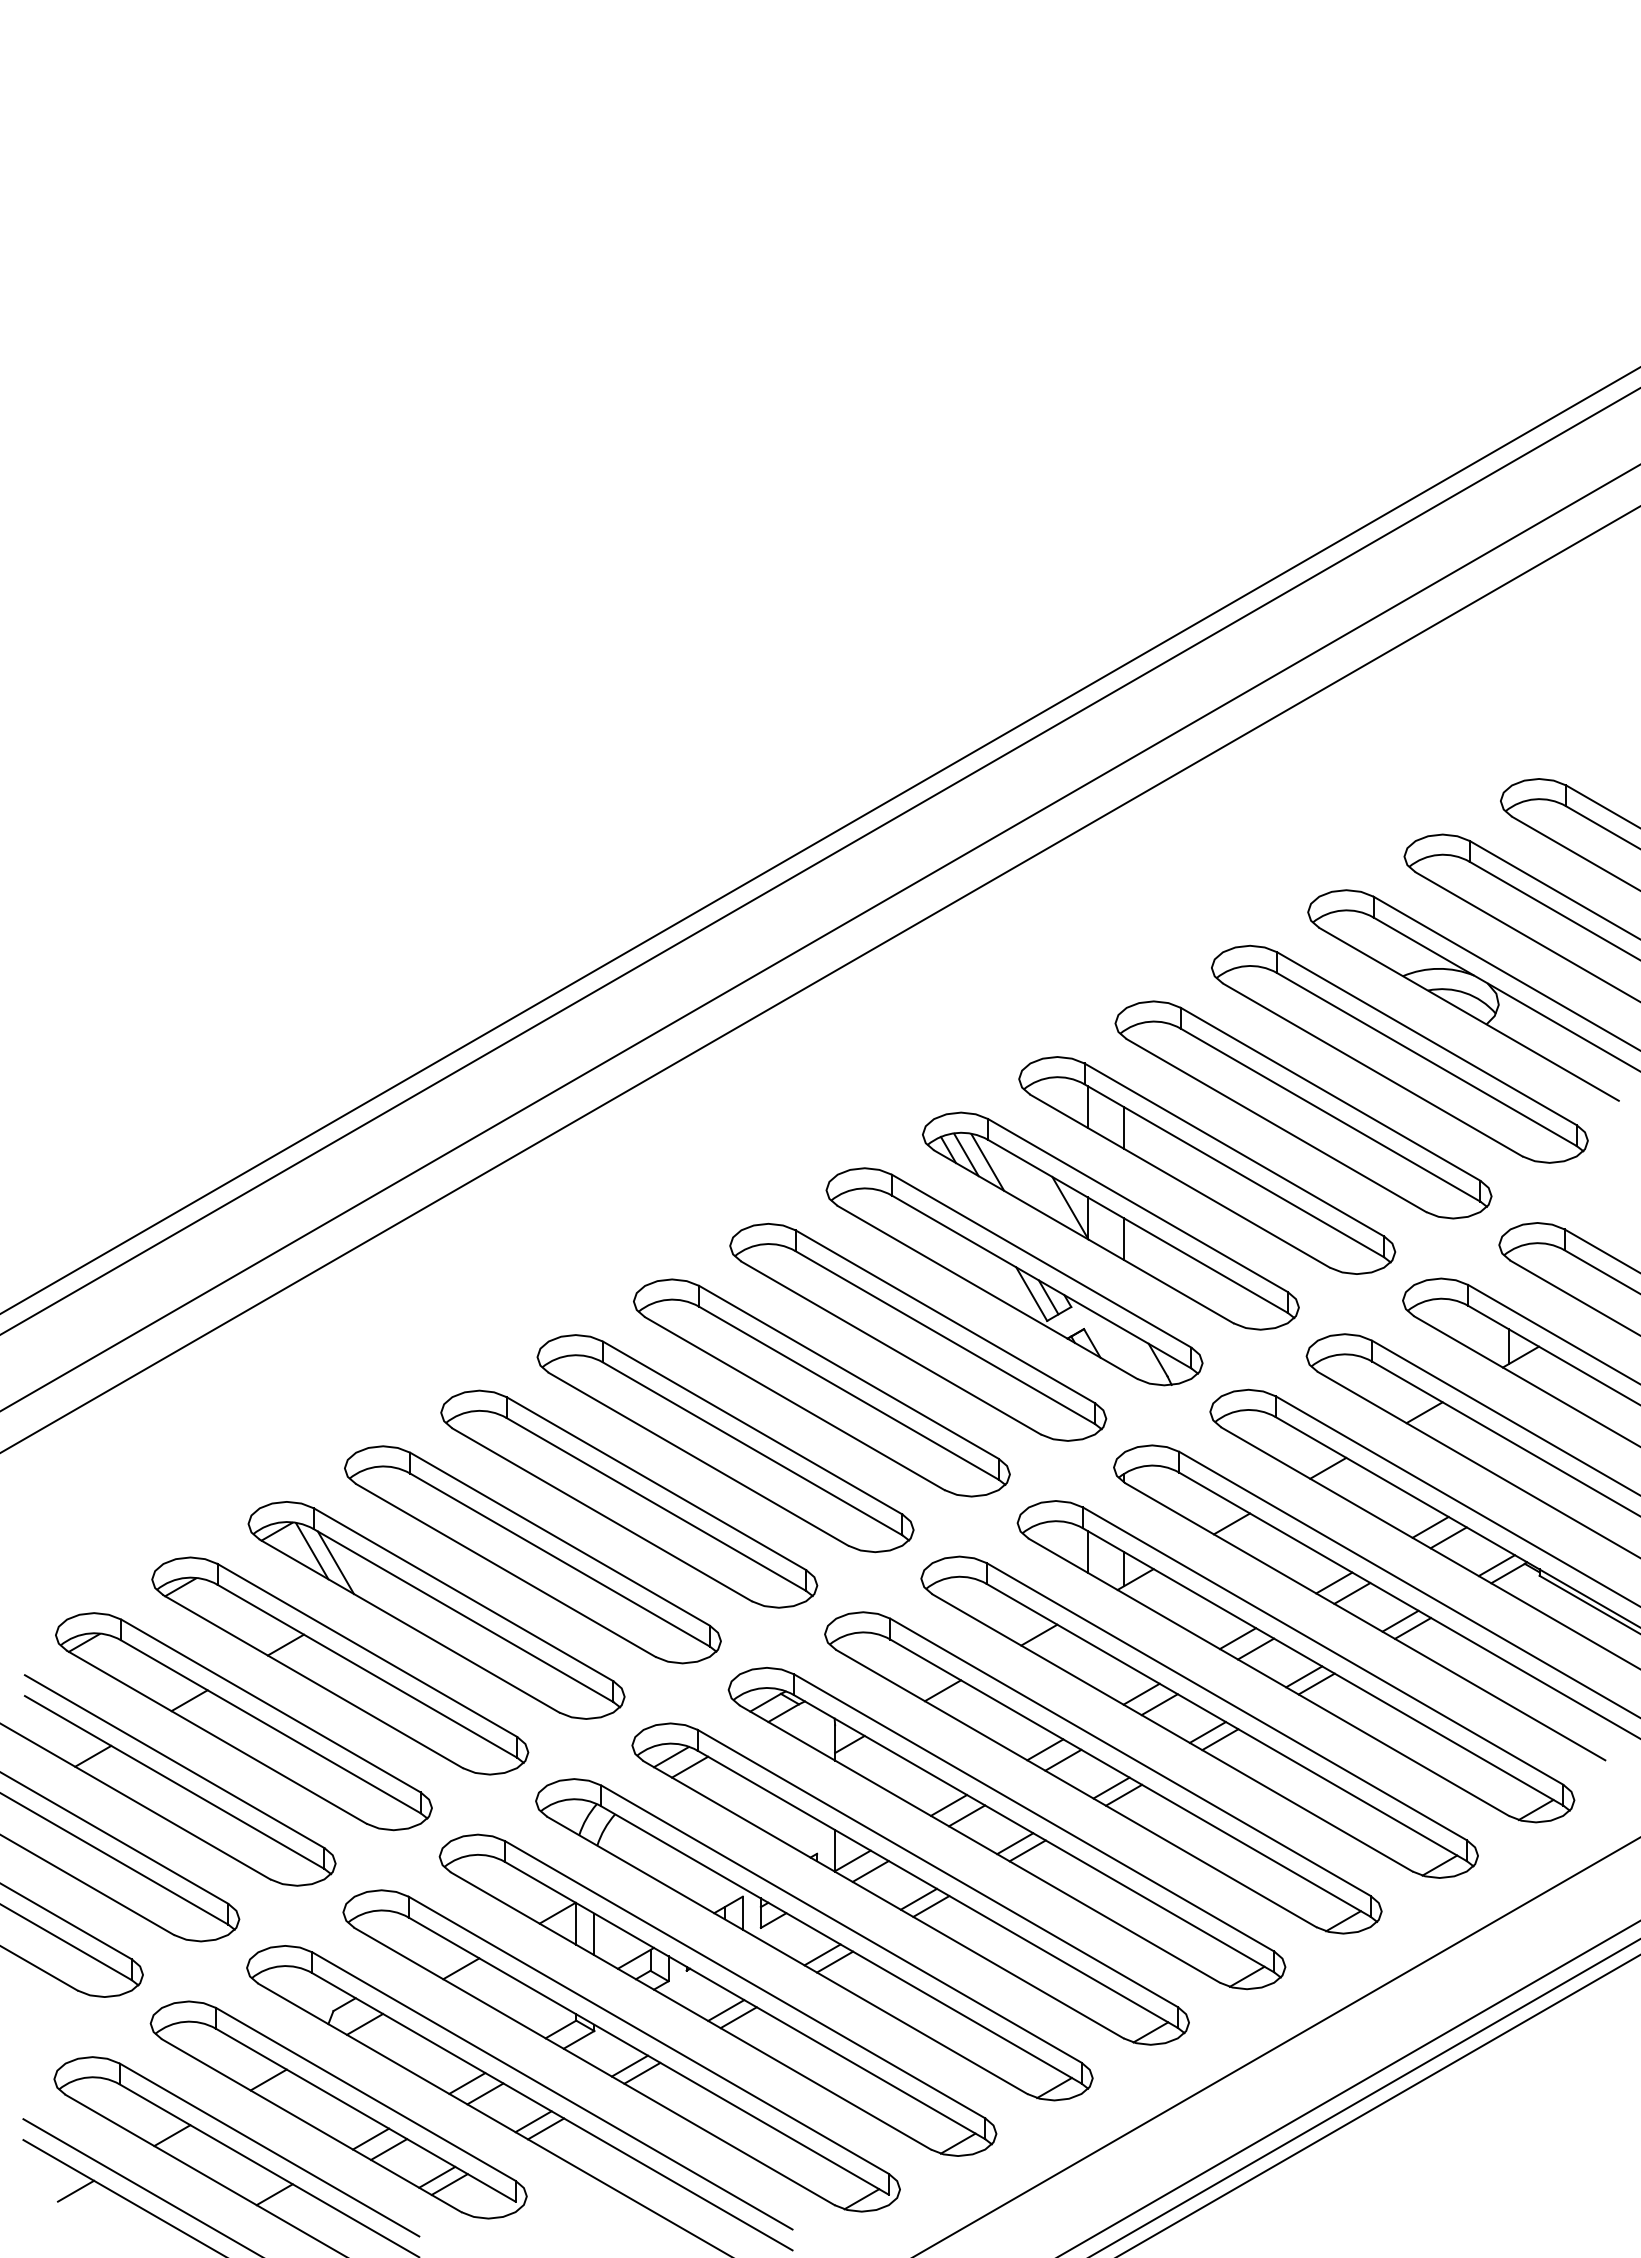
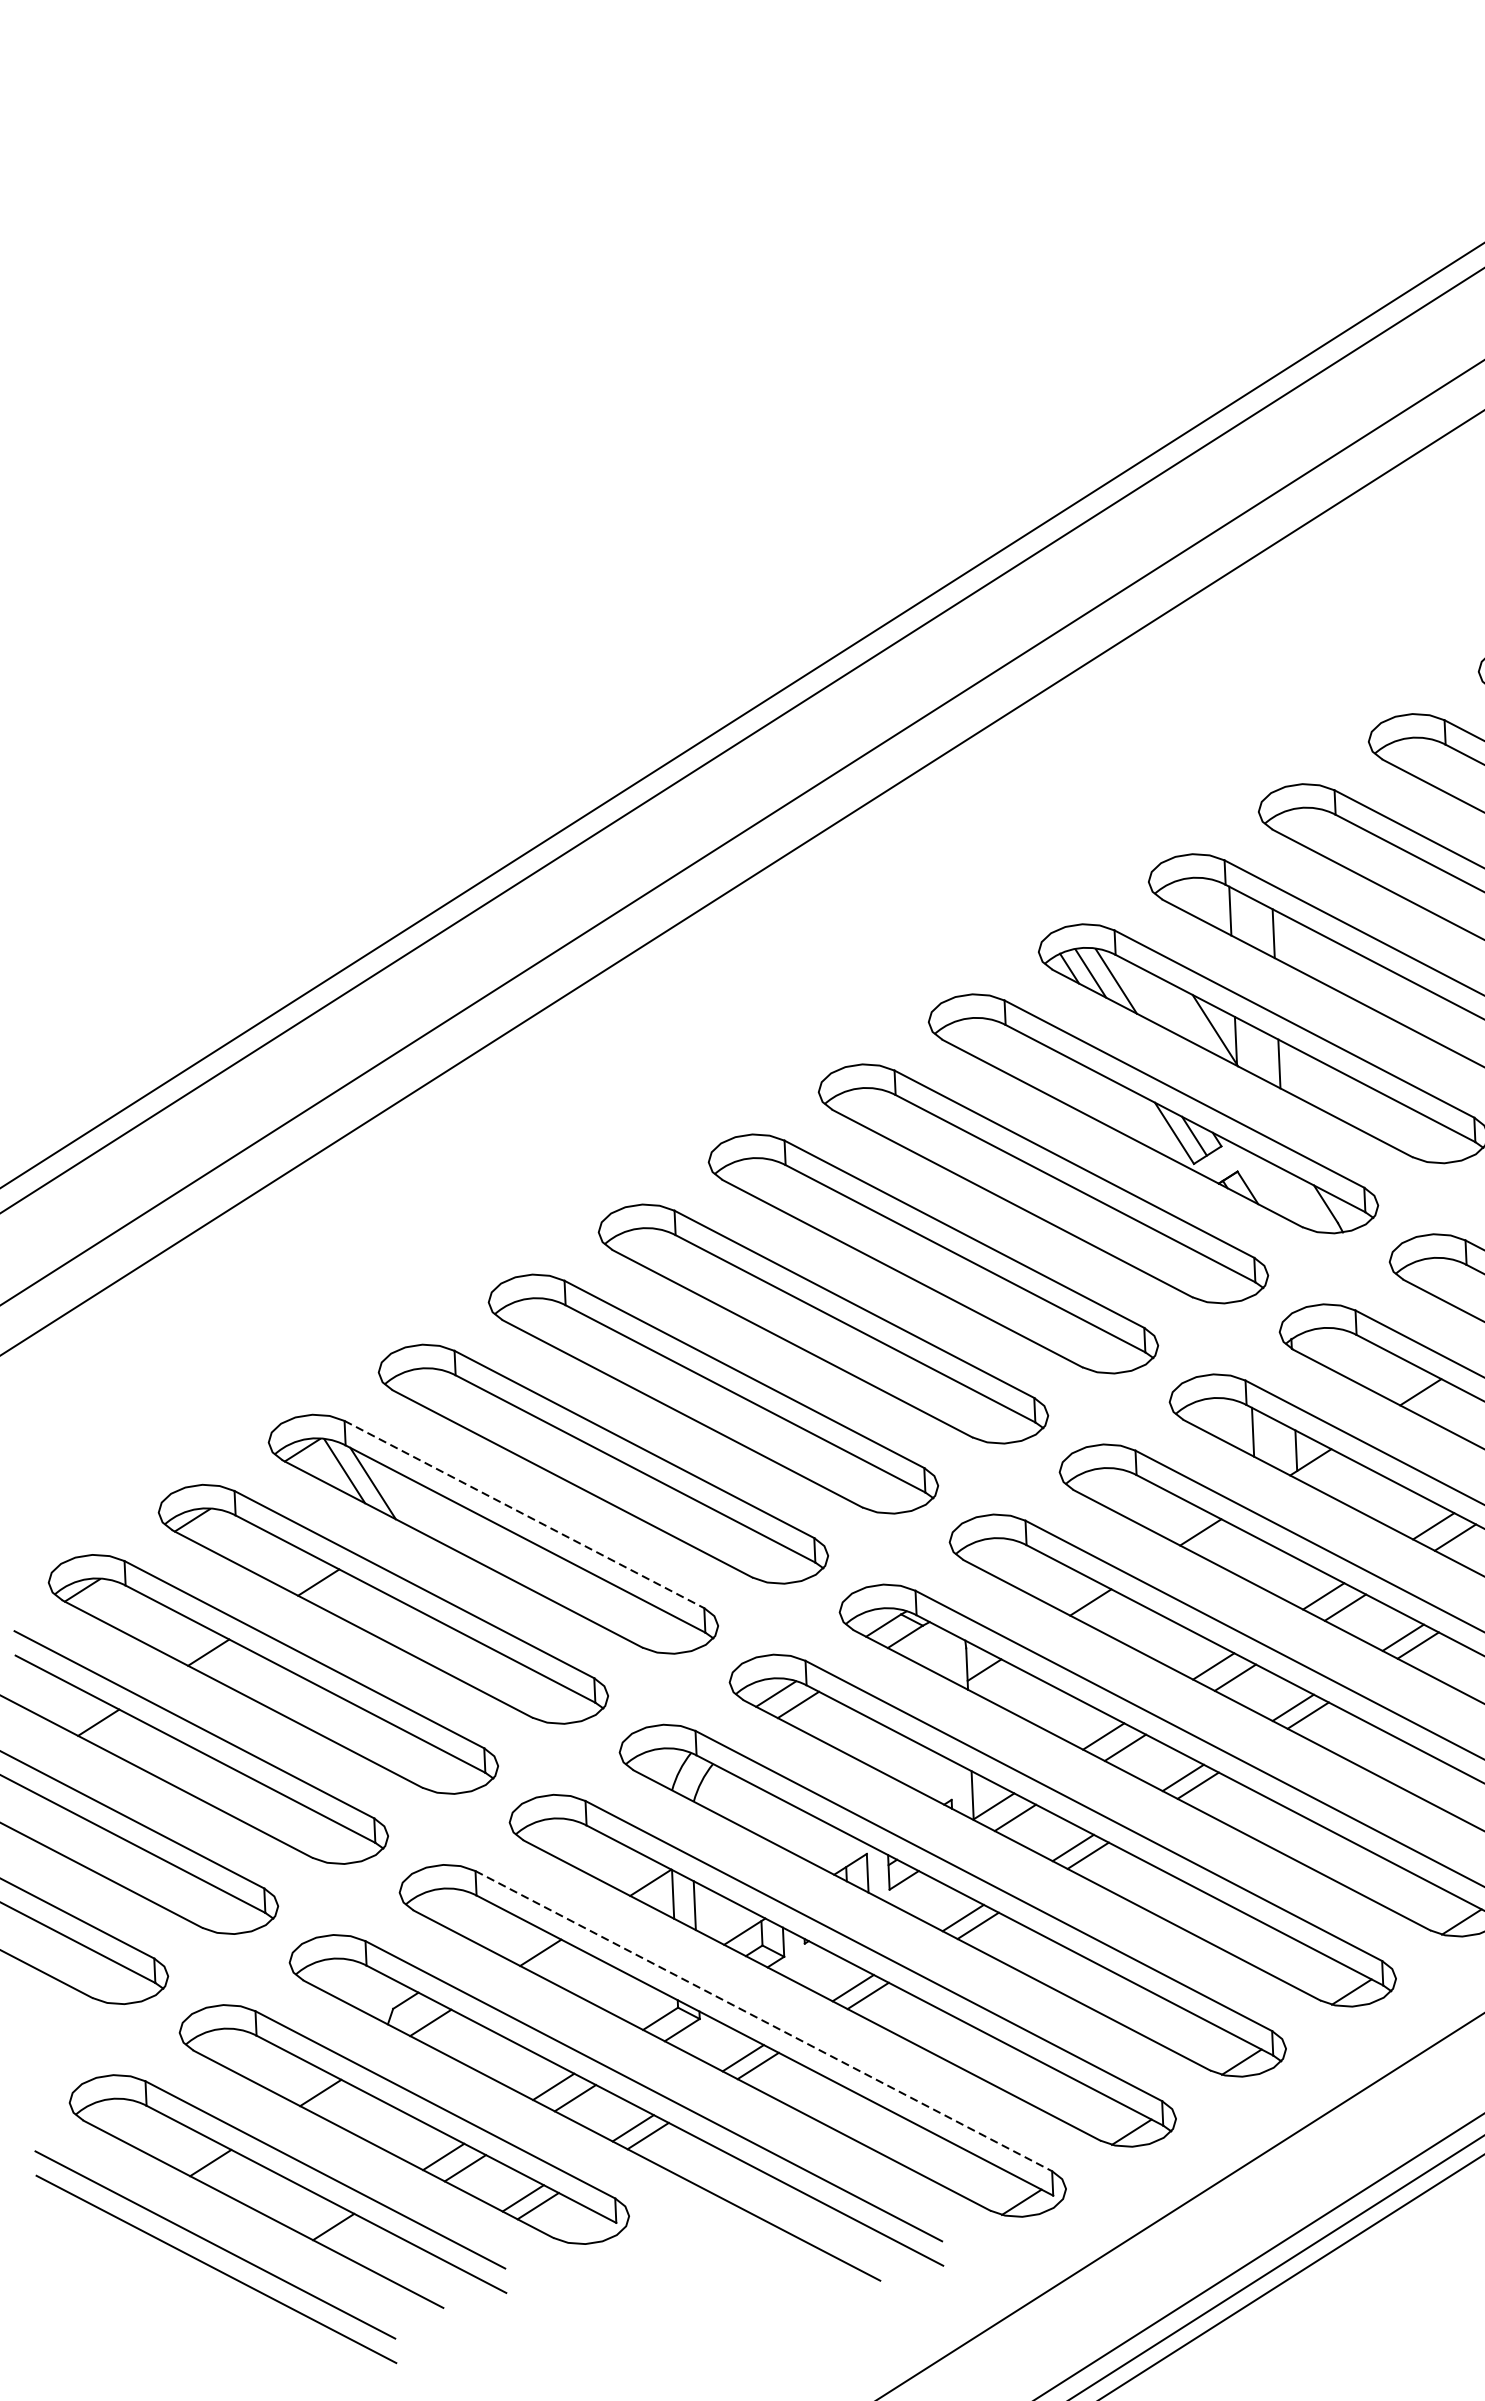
line: (463, 1594) -> (524, 1514), solid -> dashed
line: (649, 2035) -> (764, 2021), solid -> dashed
line: (75, 2190) -> (100, 2232), removed

